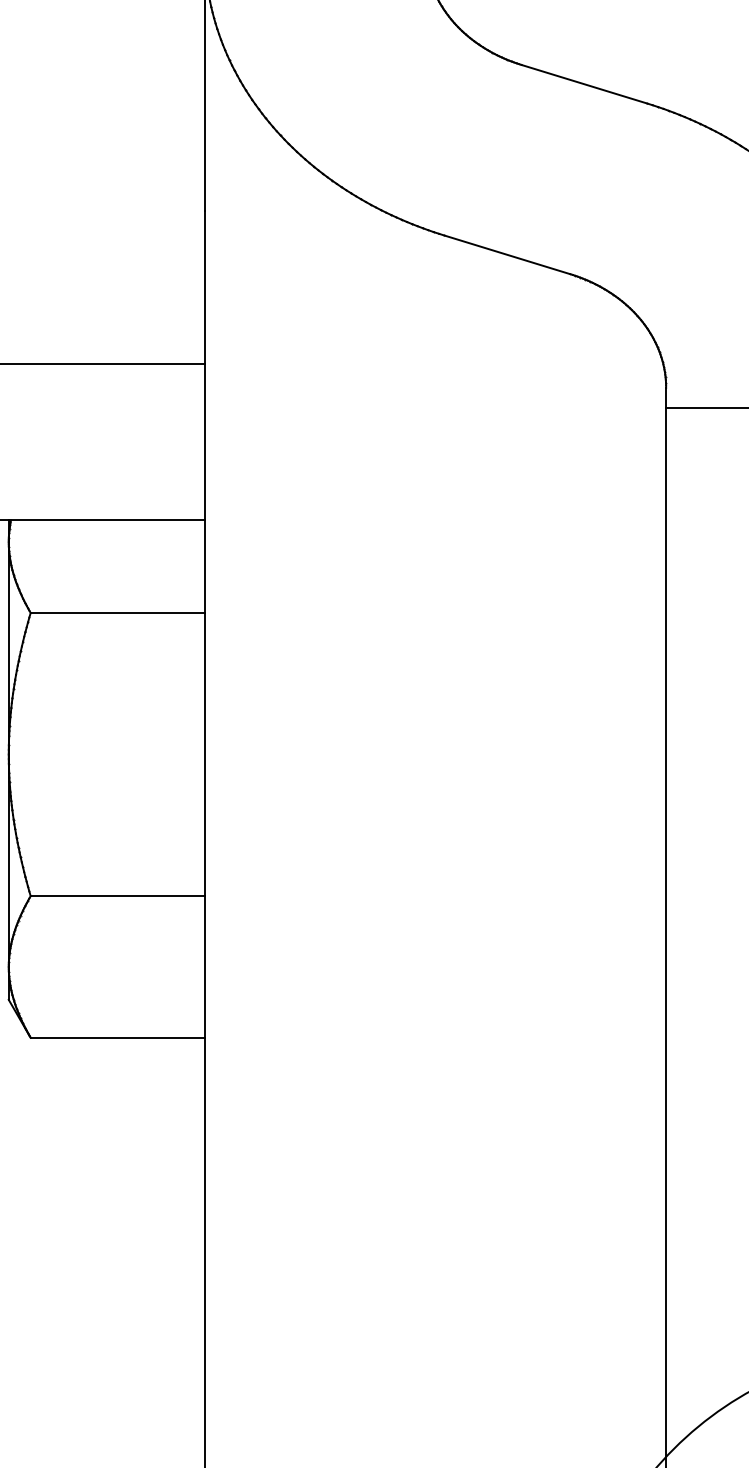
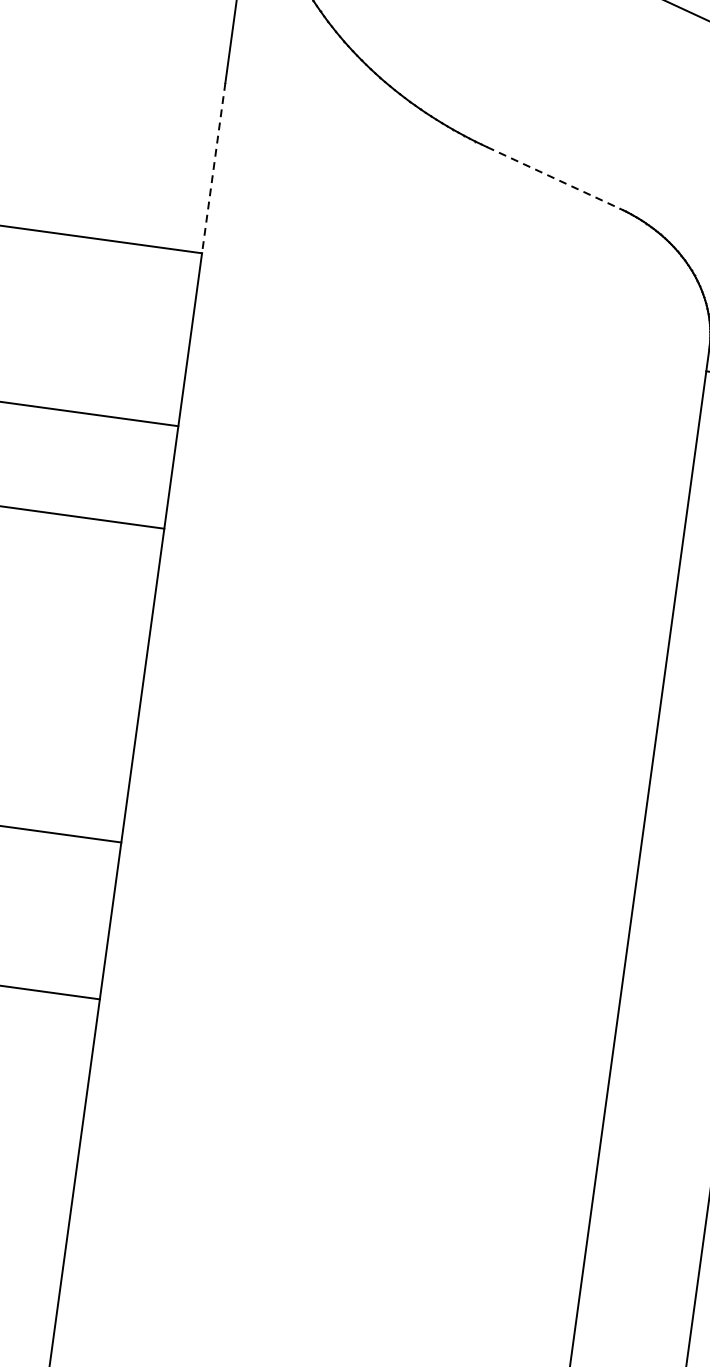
line: (507, 254) -> (553, 177), solid -> dashed
line: (205, 287) -> (214, 168), solid -> dashed

